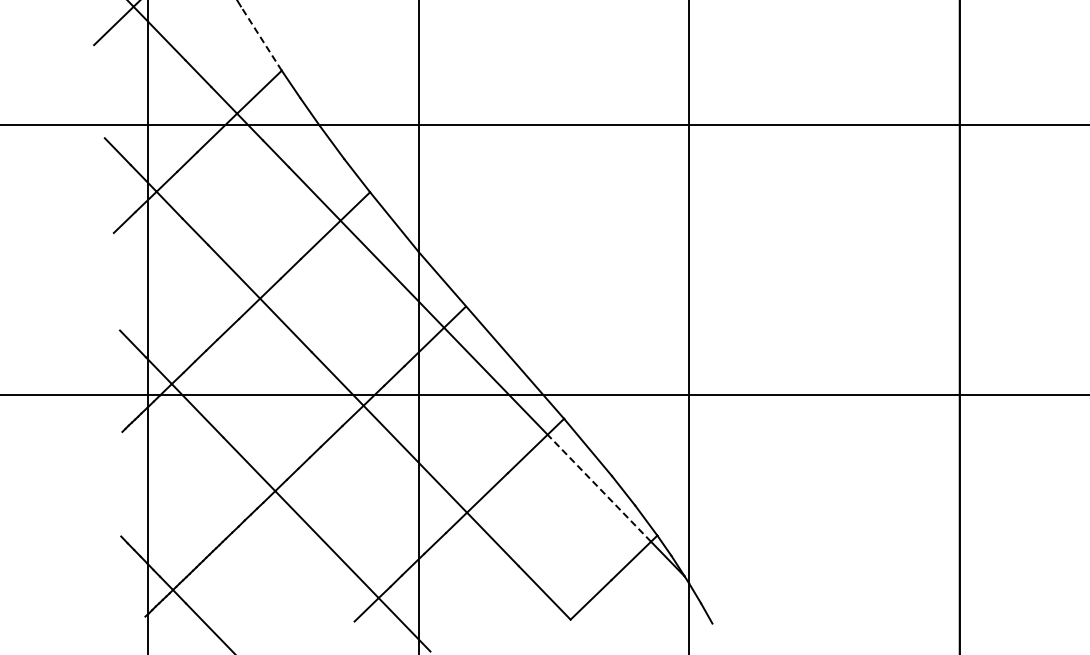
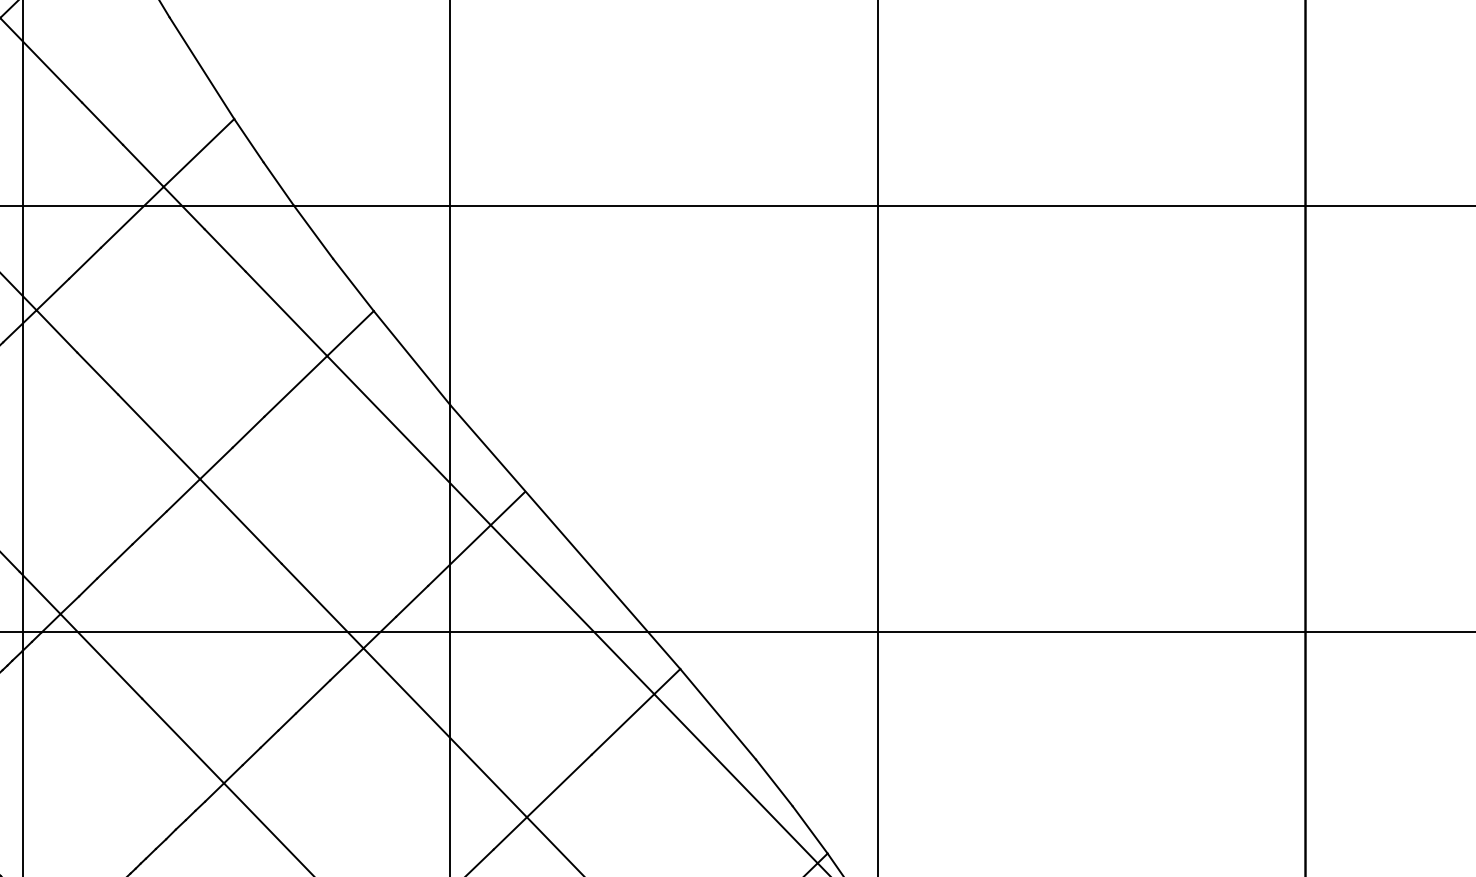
line: (261, 38) -> (202, 68), dashed -> solid
line: (598, 487) -> (734, 777), dashed -> solid

